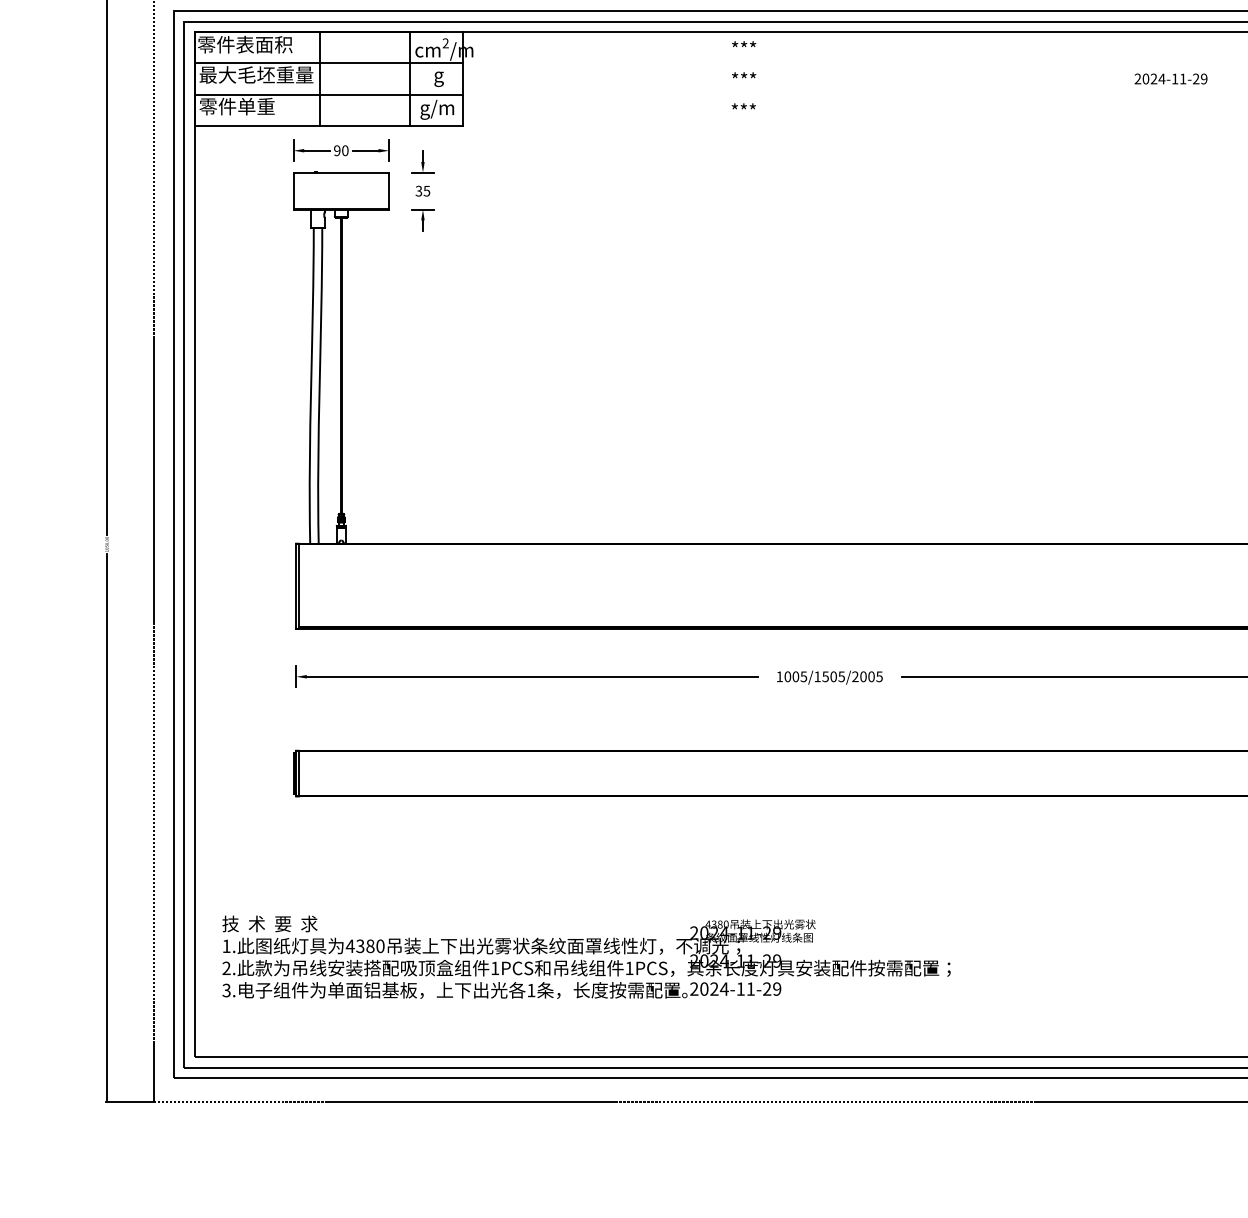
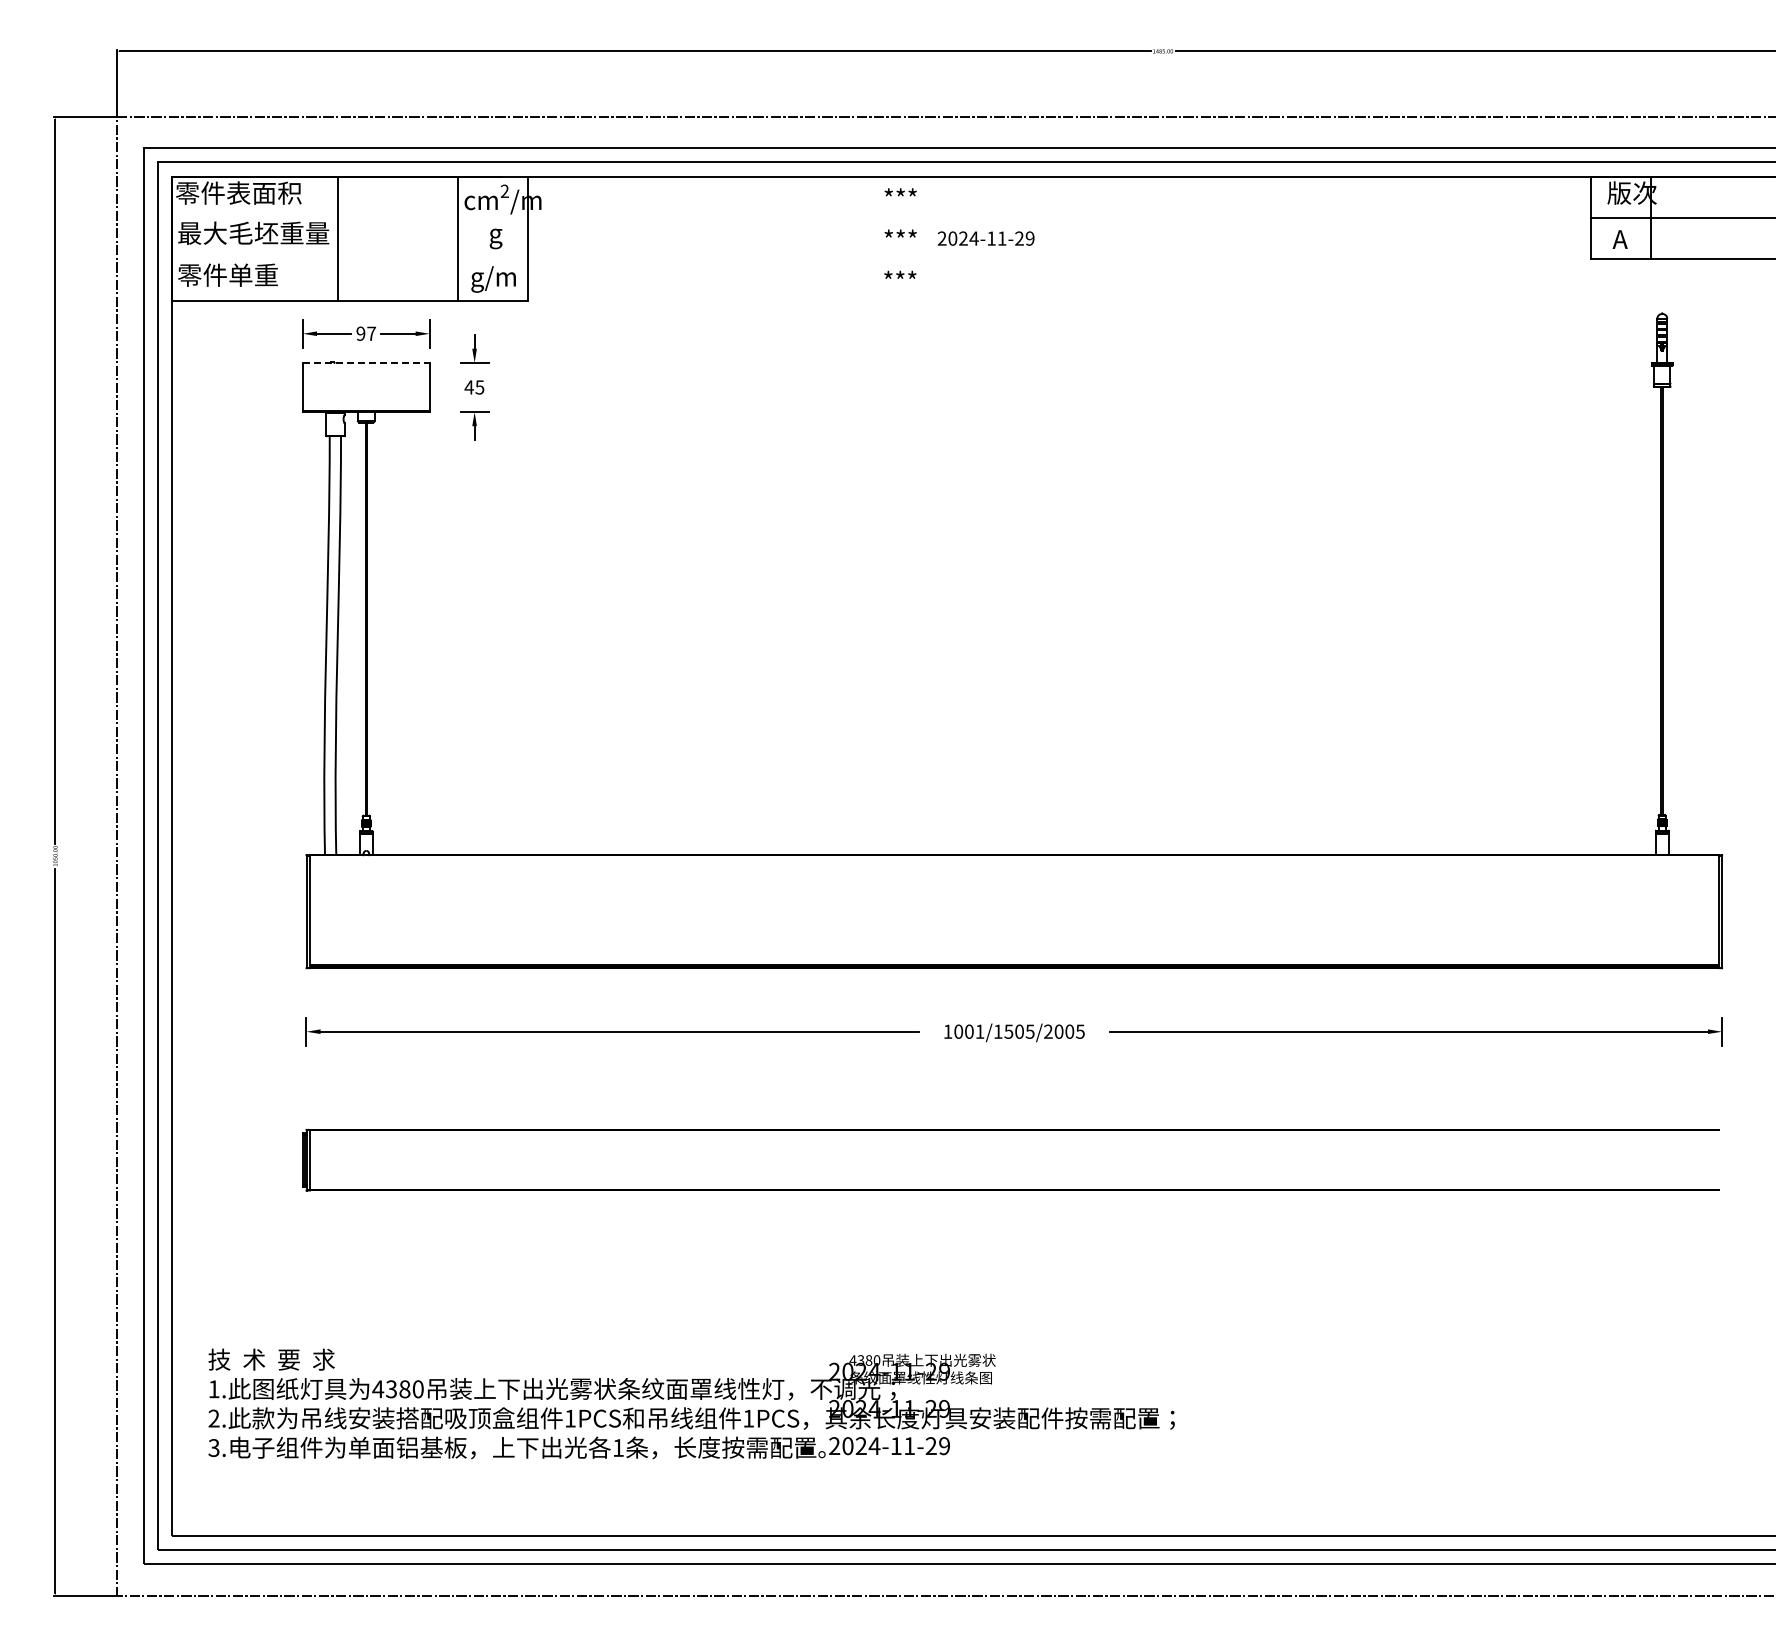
line: (329, 63) -> (350, 218), removed
text: (1170, 78) -> (985, 238), moved
line: (329, 94) -> (350, 259), removed
text: (345, 150) -> (371, 333), 90 -> 97
line: (341, 172) -> (366, 362), solid -> dashed
text: (418, 191) -> (468, 387), 35 -> 45
text: (803, 676) -> (979, 1031), 1005/1505/2005 -> 1001/1505/2005

